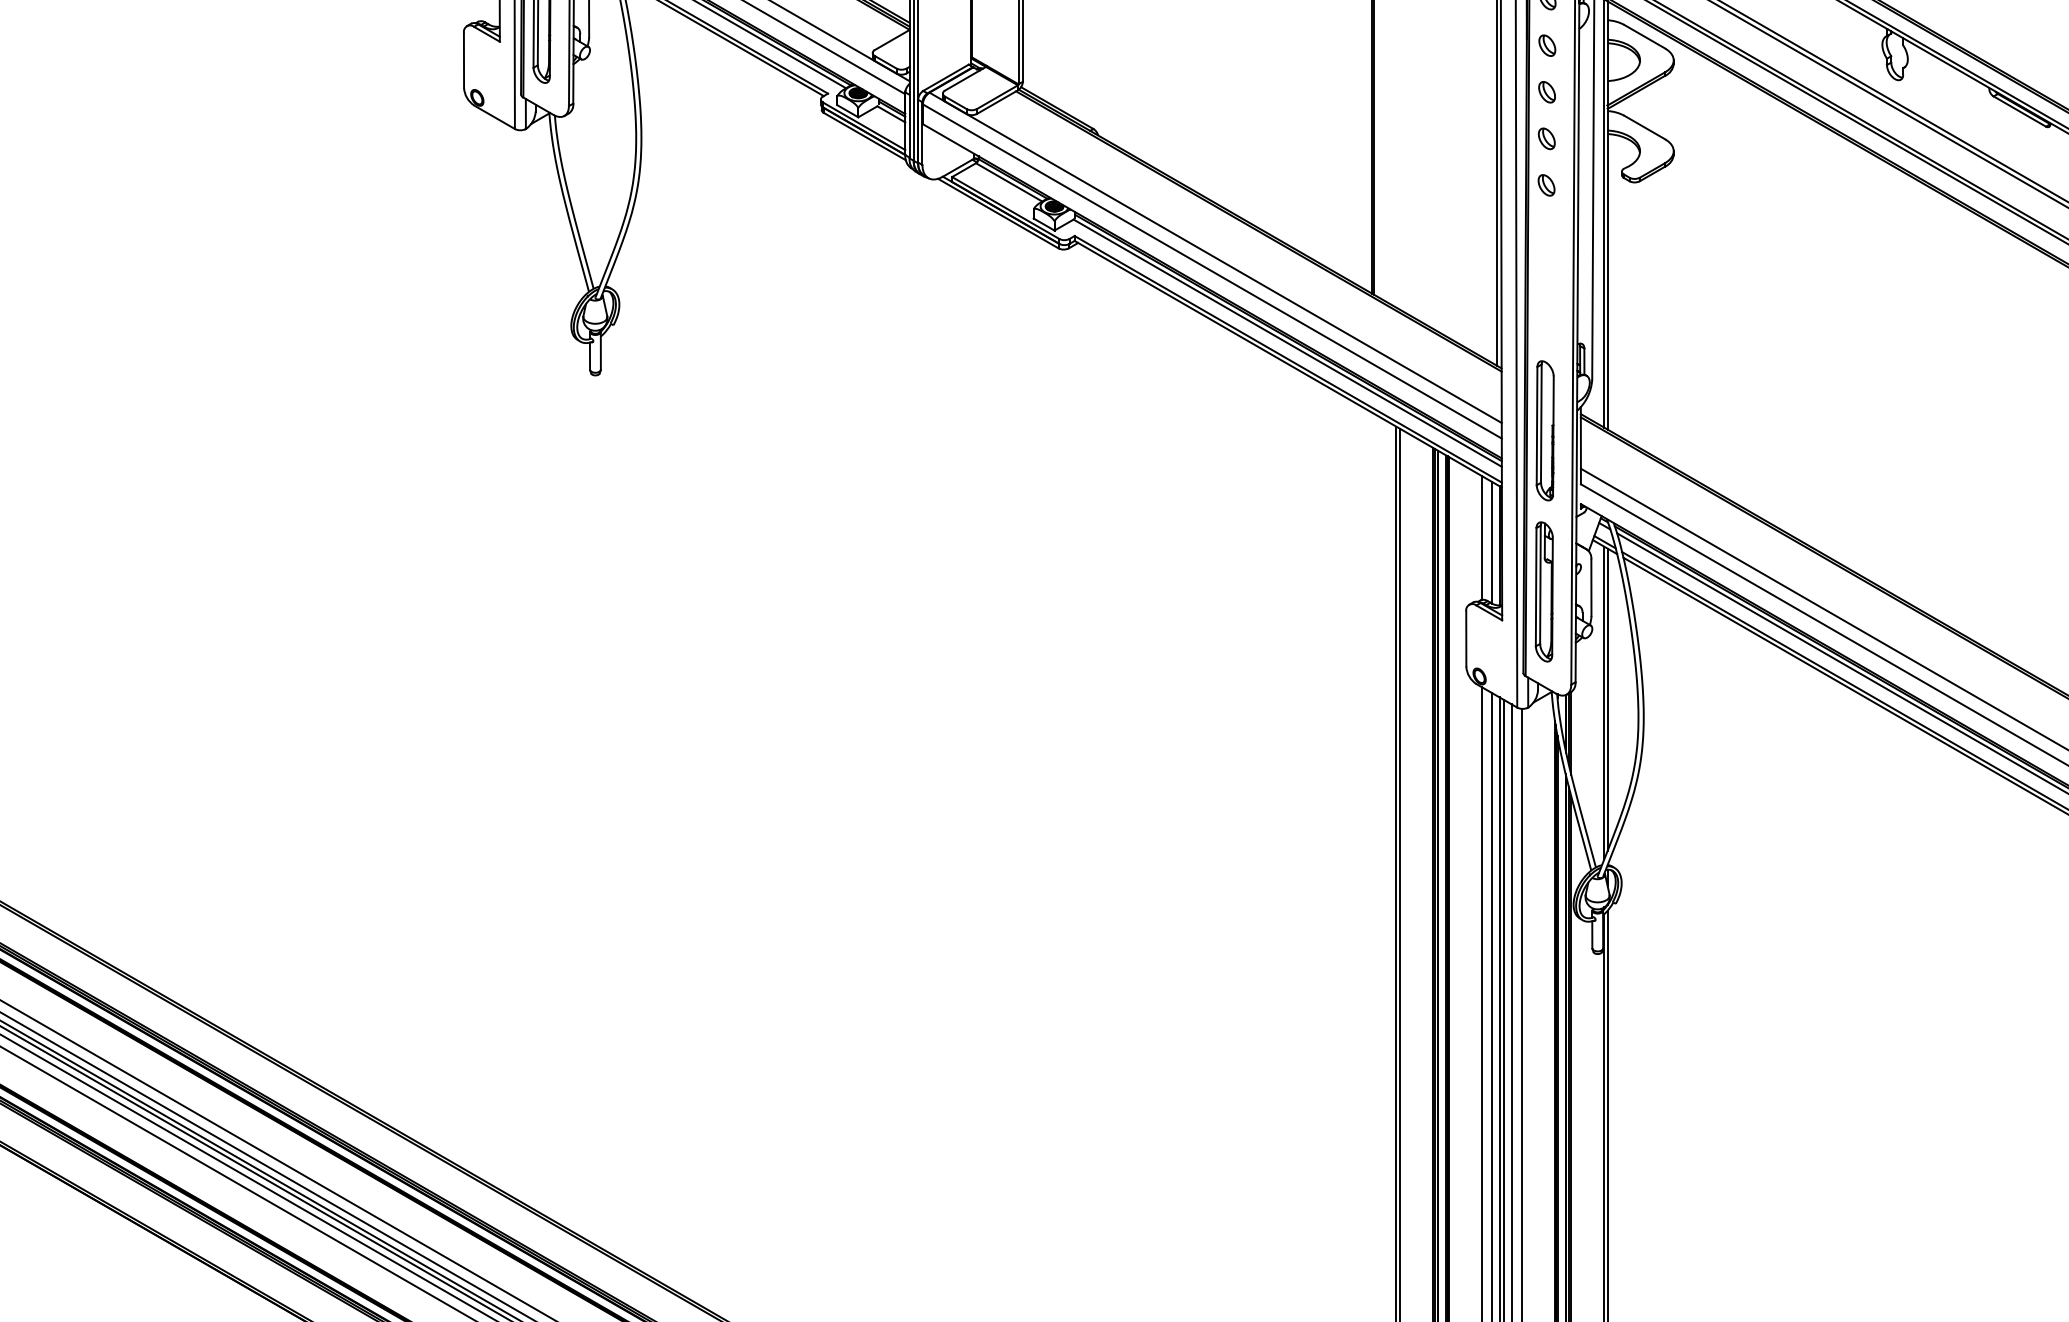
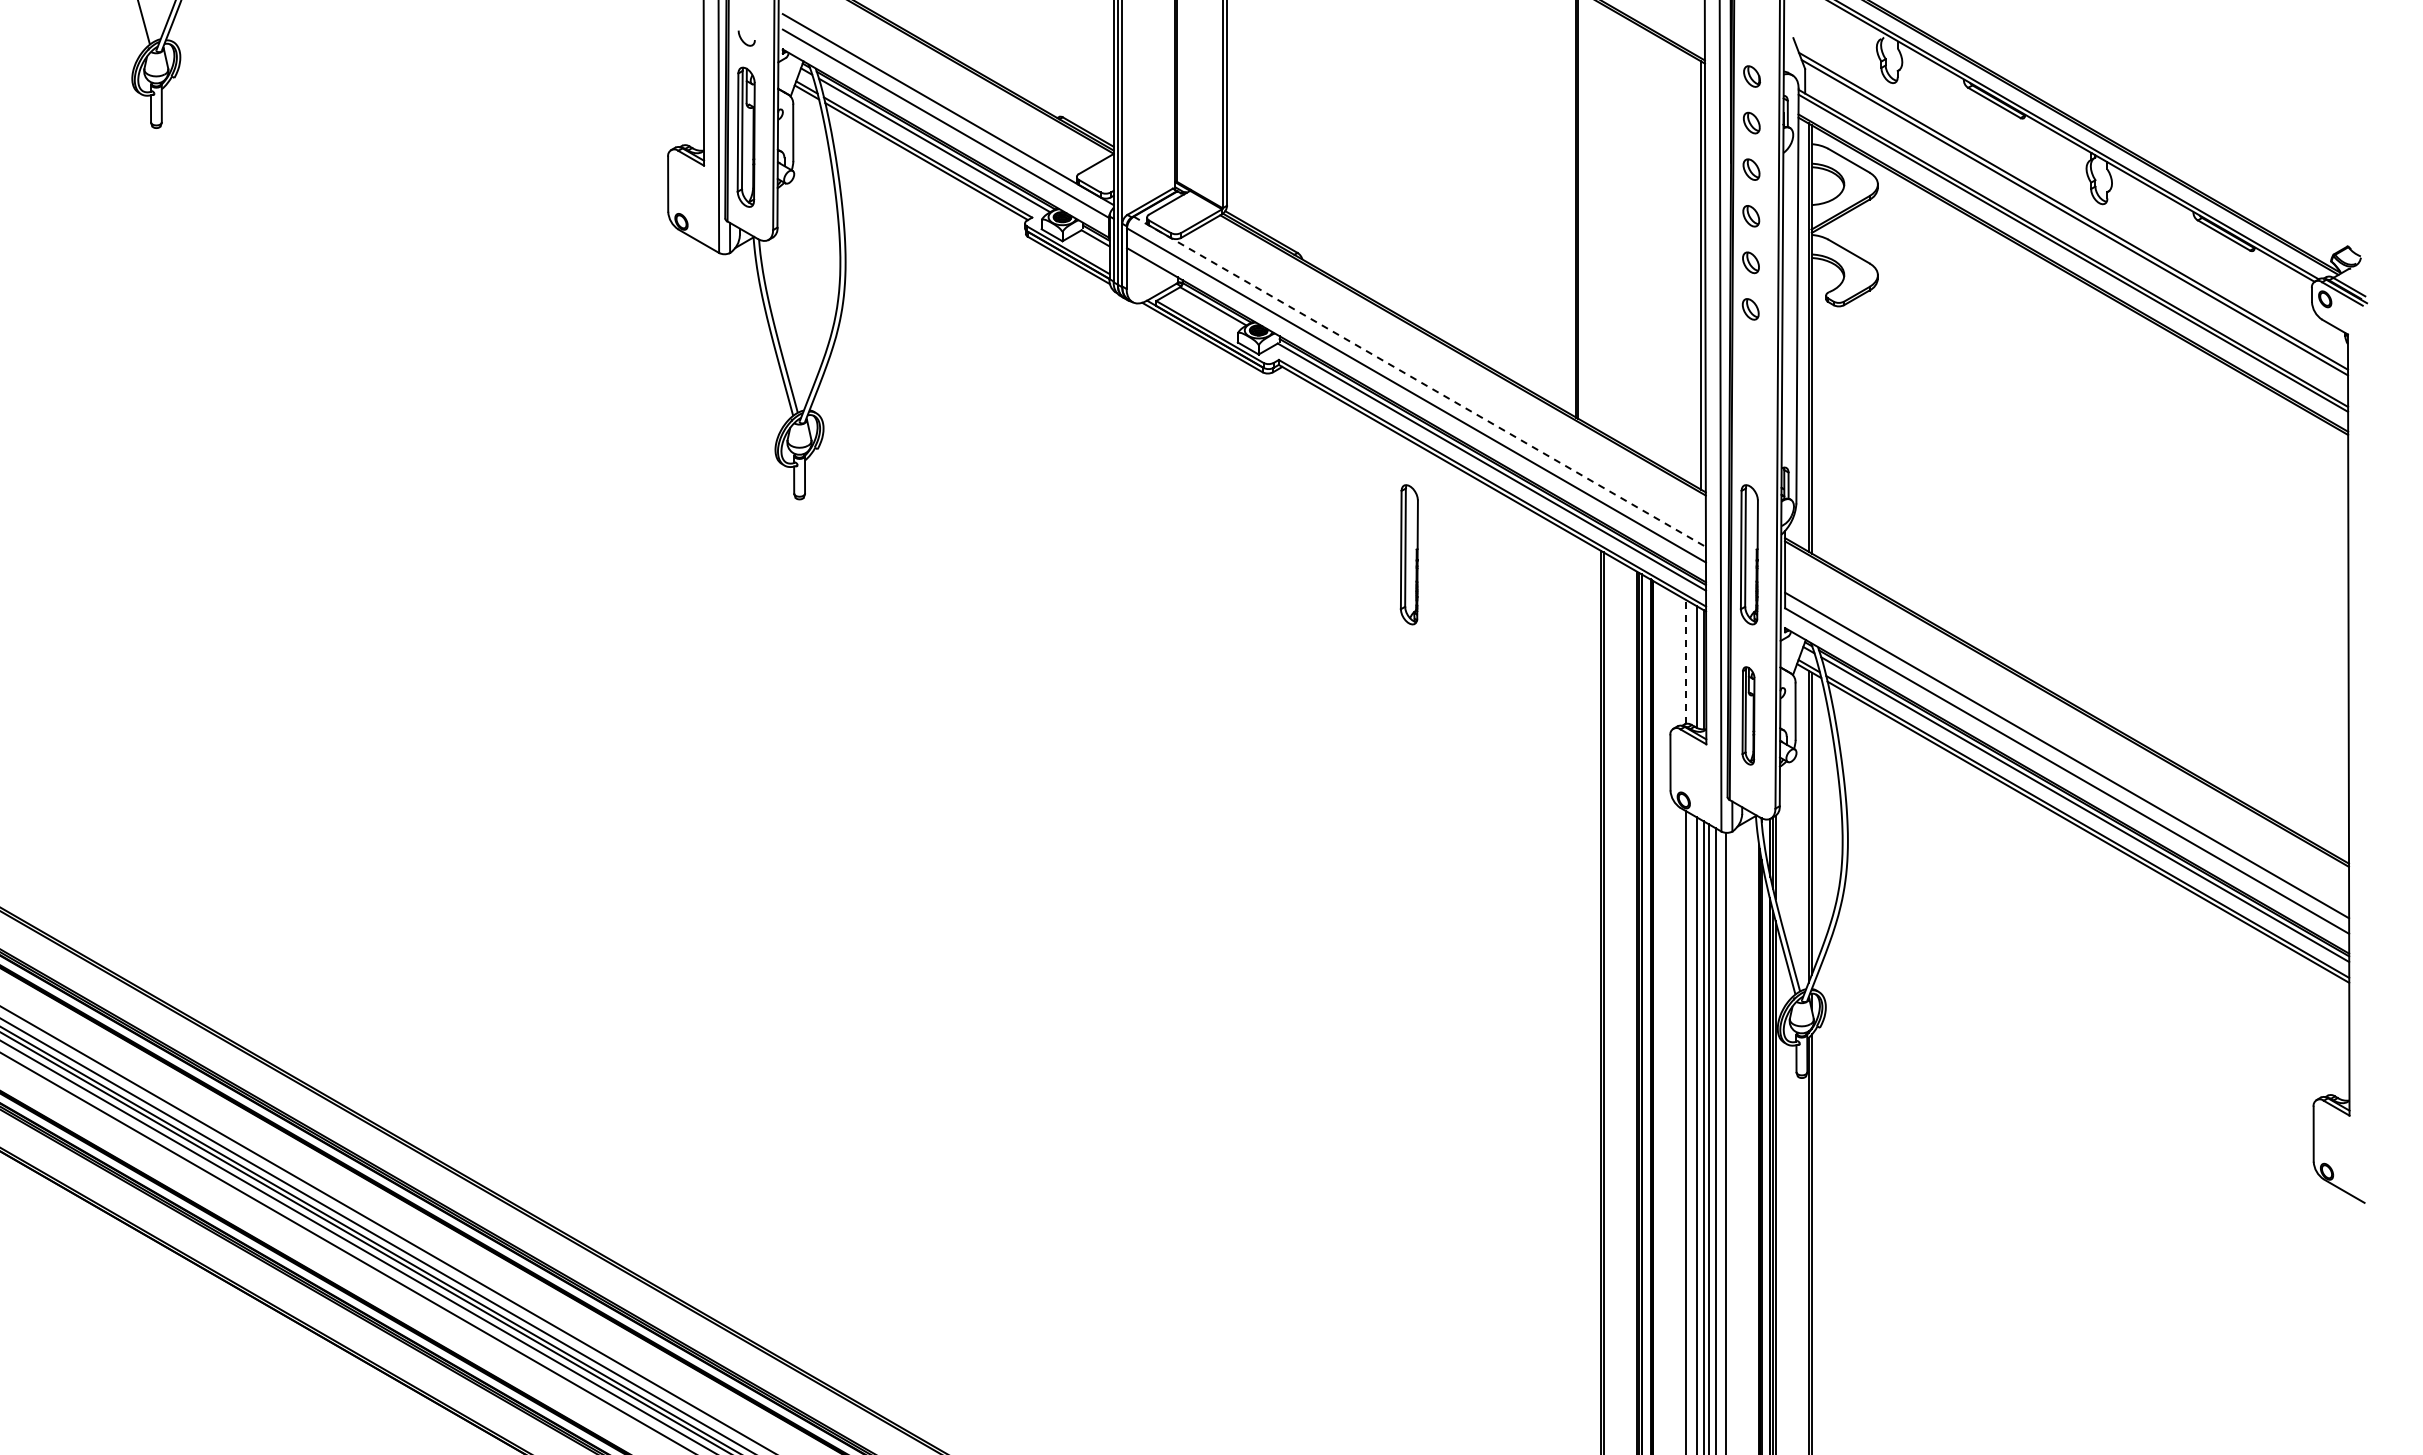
line: (1216, 258) -> (1420, 382), solid -> dashed
part: (1204, 430) -> (1408, 554), added
line: (1482, 537) -> (1686, 661), solid -> dashed
part: (1544, 591) -> (1748, 715), size x0.7

